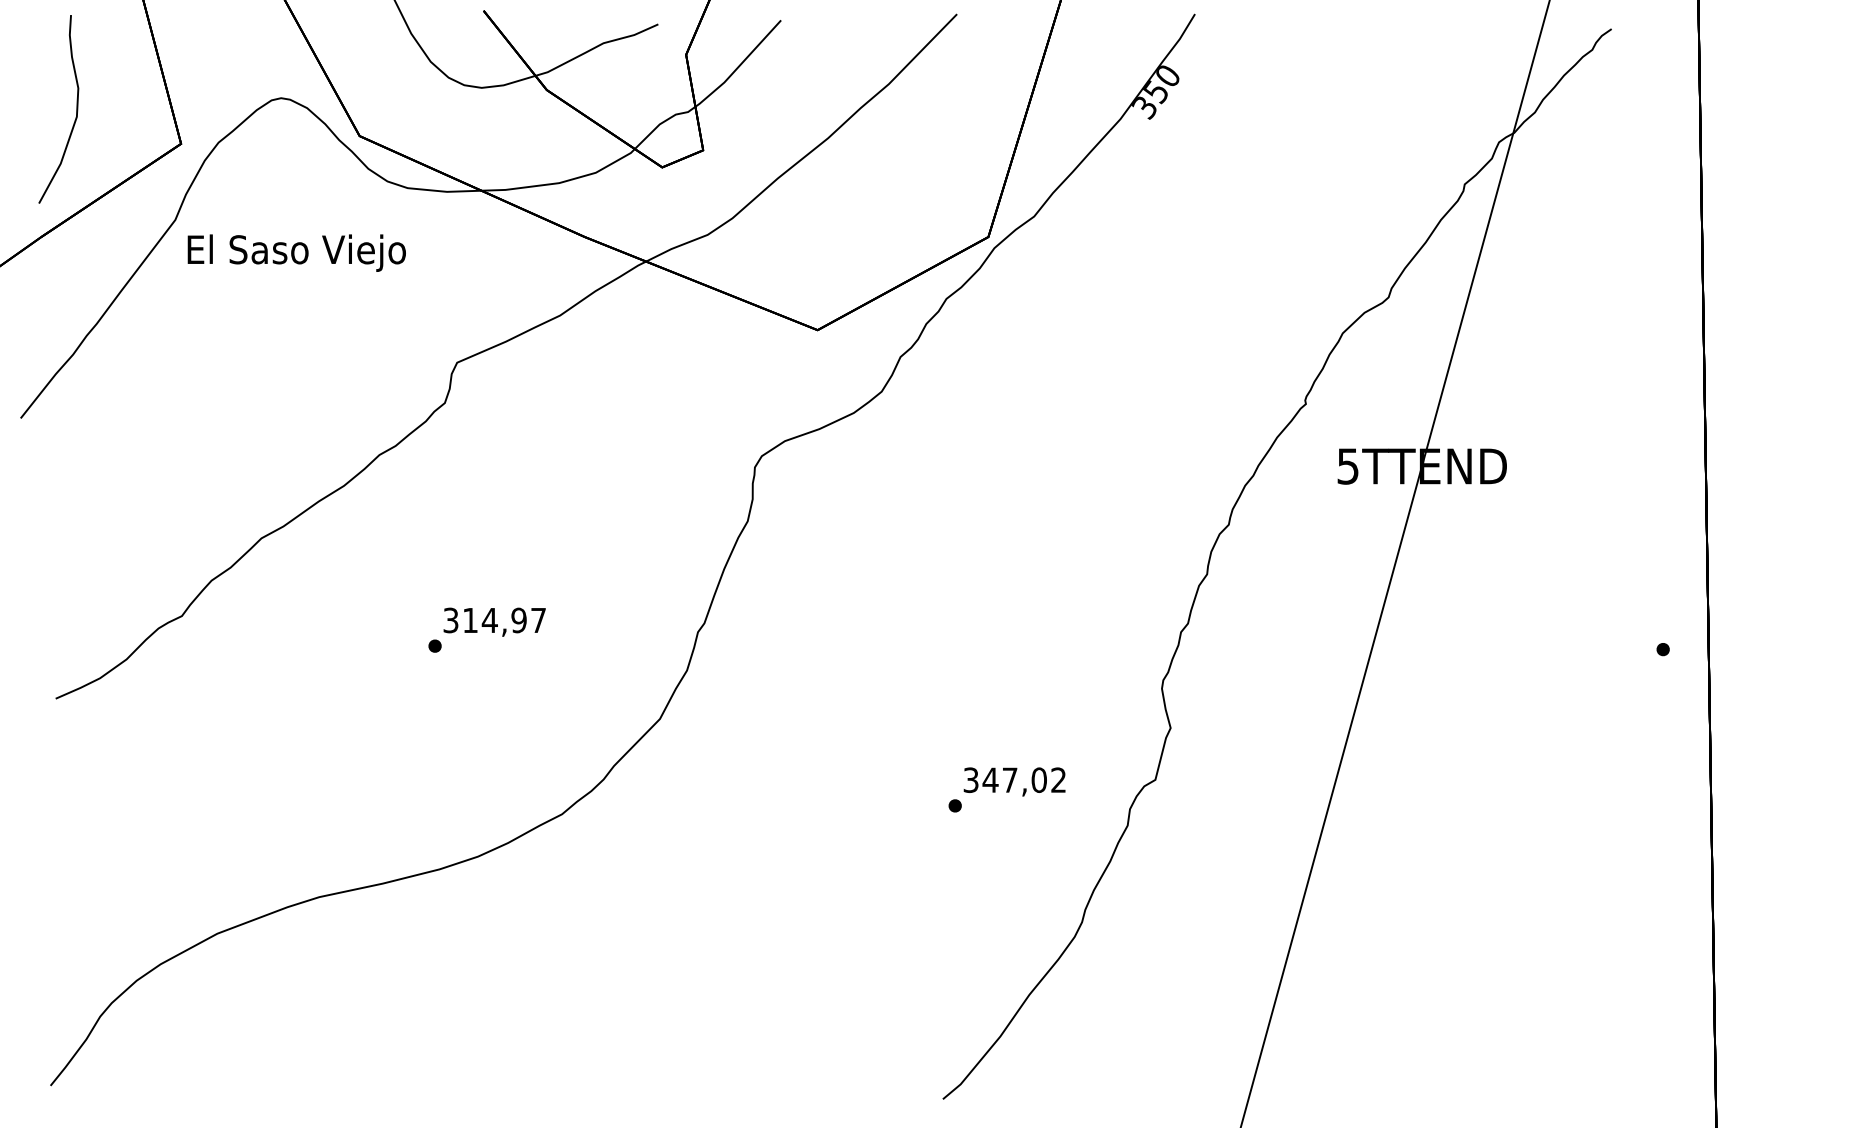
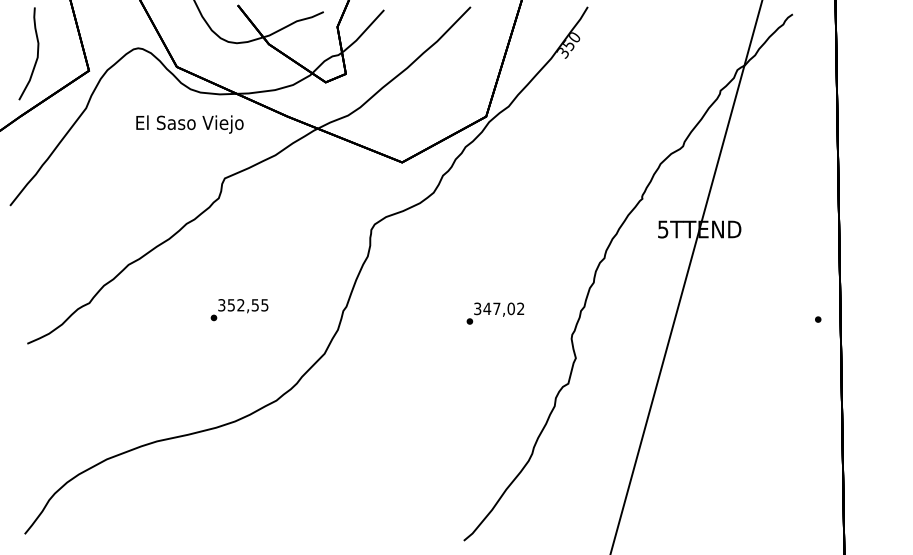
text: (295, 253) -> (189, 124), moved
text: (503, 620) -> (247, 305), 314,97 -> 352,55
text: (1007, 789) -> (495, 313), moved

